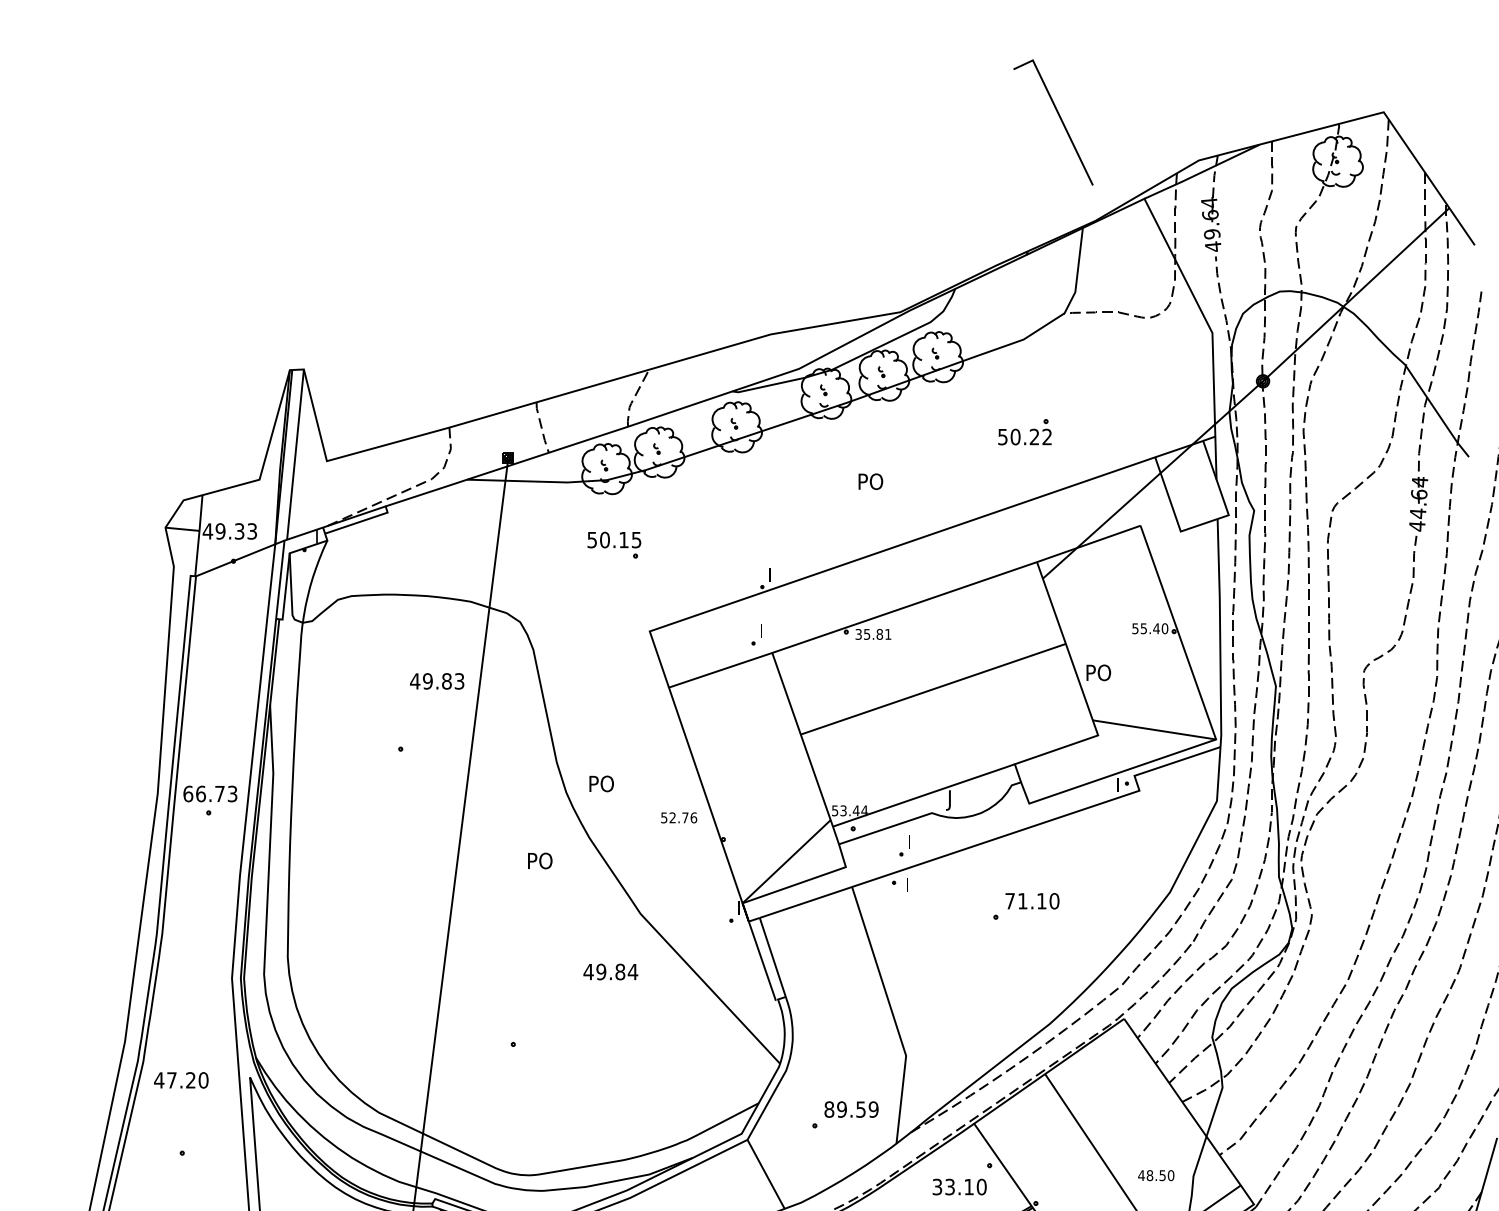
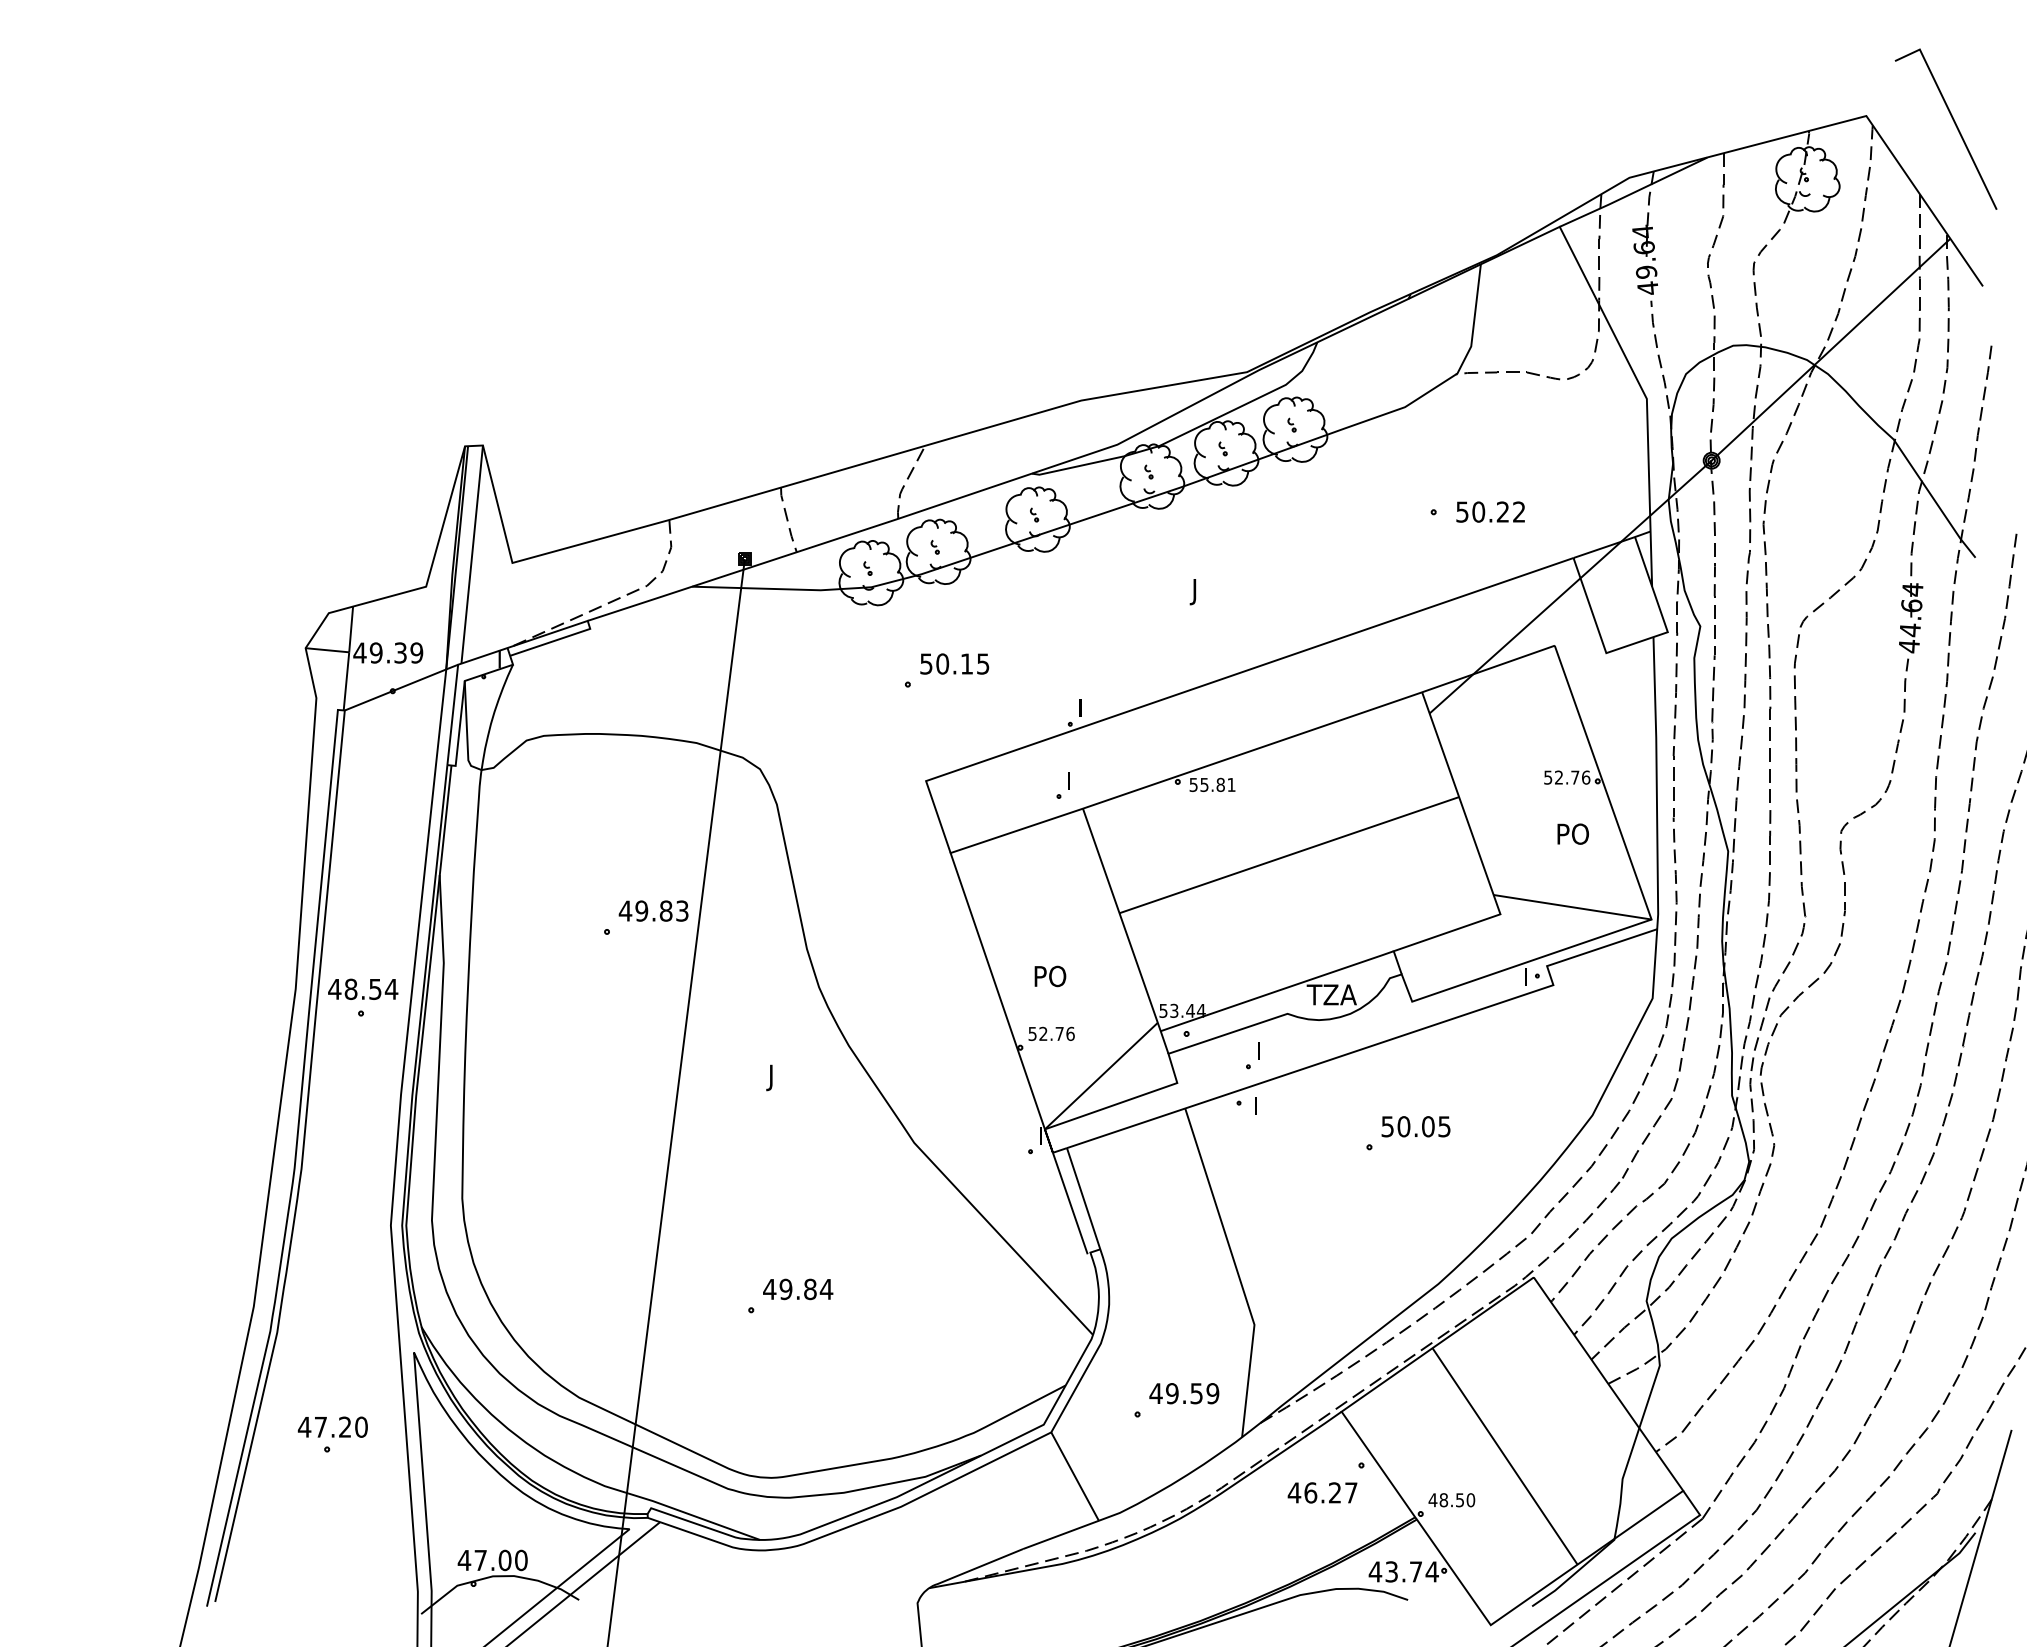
line: (1059, 118) -> (1954, 124), moved
text: (1024, 436) -> (1490, 511), moved
text: (869, 483) -> (1207, 591), PO -> J
text: (252, 531) -> (416, 652), 49.33 -> 49.39
text: (614, 539) -> (954, 663), moved
text: (1154, 628) -> (1572, 777), 55.40 -> 52.76
text: (858, 634) -> (1193, 784), 35.81 -> 55.81
text: (1098, 672) -> (1572, 833), moved
text: (437, 680) -> (653, 910), moved
text: (601, 783) -> (1050, 976), moved
text: (210, 793) -> (363, 988), 66.73 -> 48.54
text: (965, 800) -> (1330, 997), J -> TZA
text: (679, 817) -> (1051, 1033), moved
text: (538, 862) -> (783, 1077), PO -> J
text: (1031, 901) -> (1415, 1126), 71.10 -> 50.05
text: (611, 972) -> (798, 1289), moved
text: (180, 1079) -> (332, 1426), moved
text: (828, 1109) -> (1155, 1393), 89.59 -> 49.59
text: (1155, 1175) -> (1451, 1500), moved
text: (959, 1186) -> (1322, 1492), 33.10 -> 46.27

